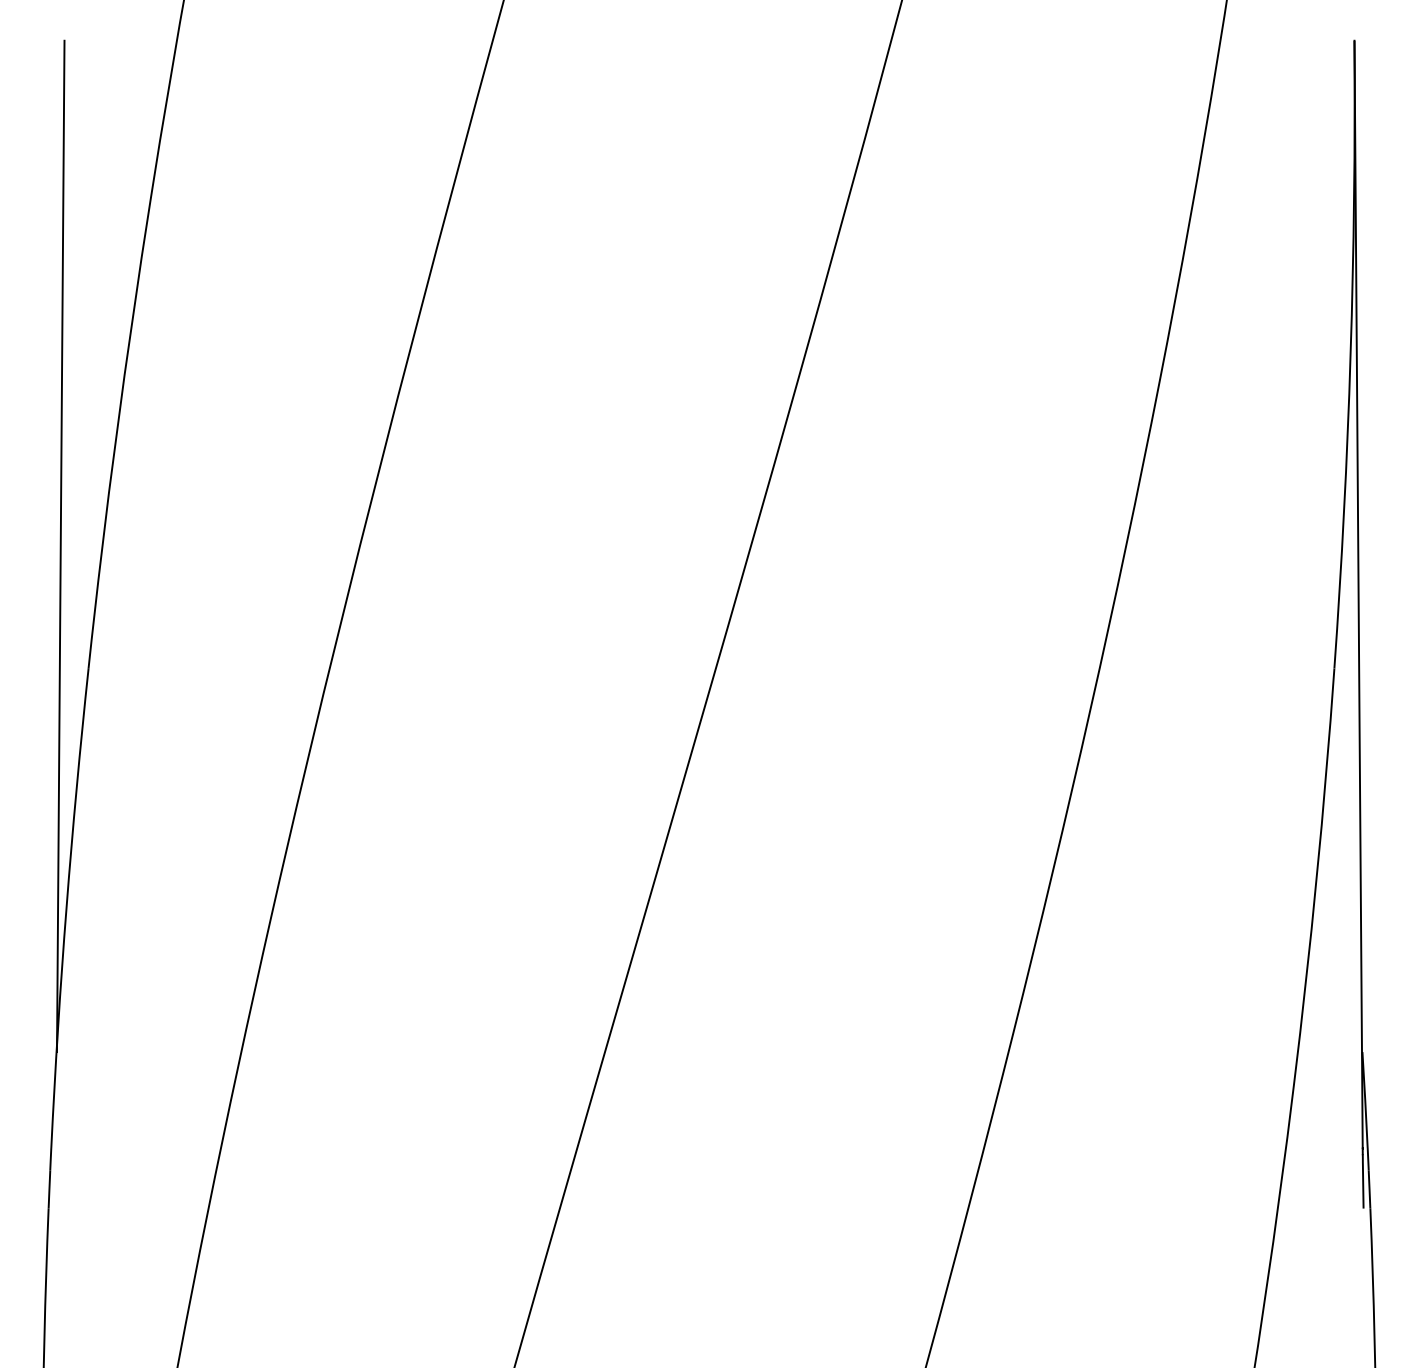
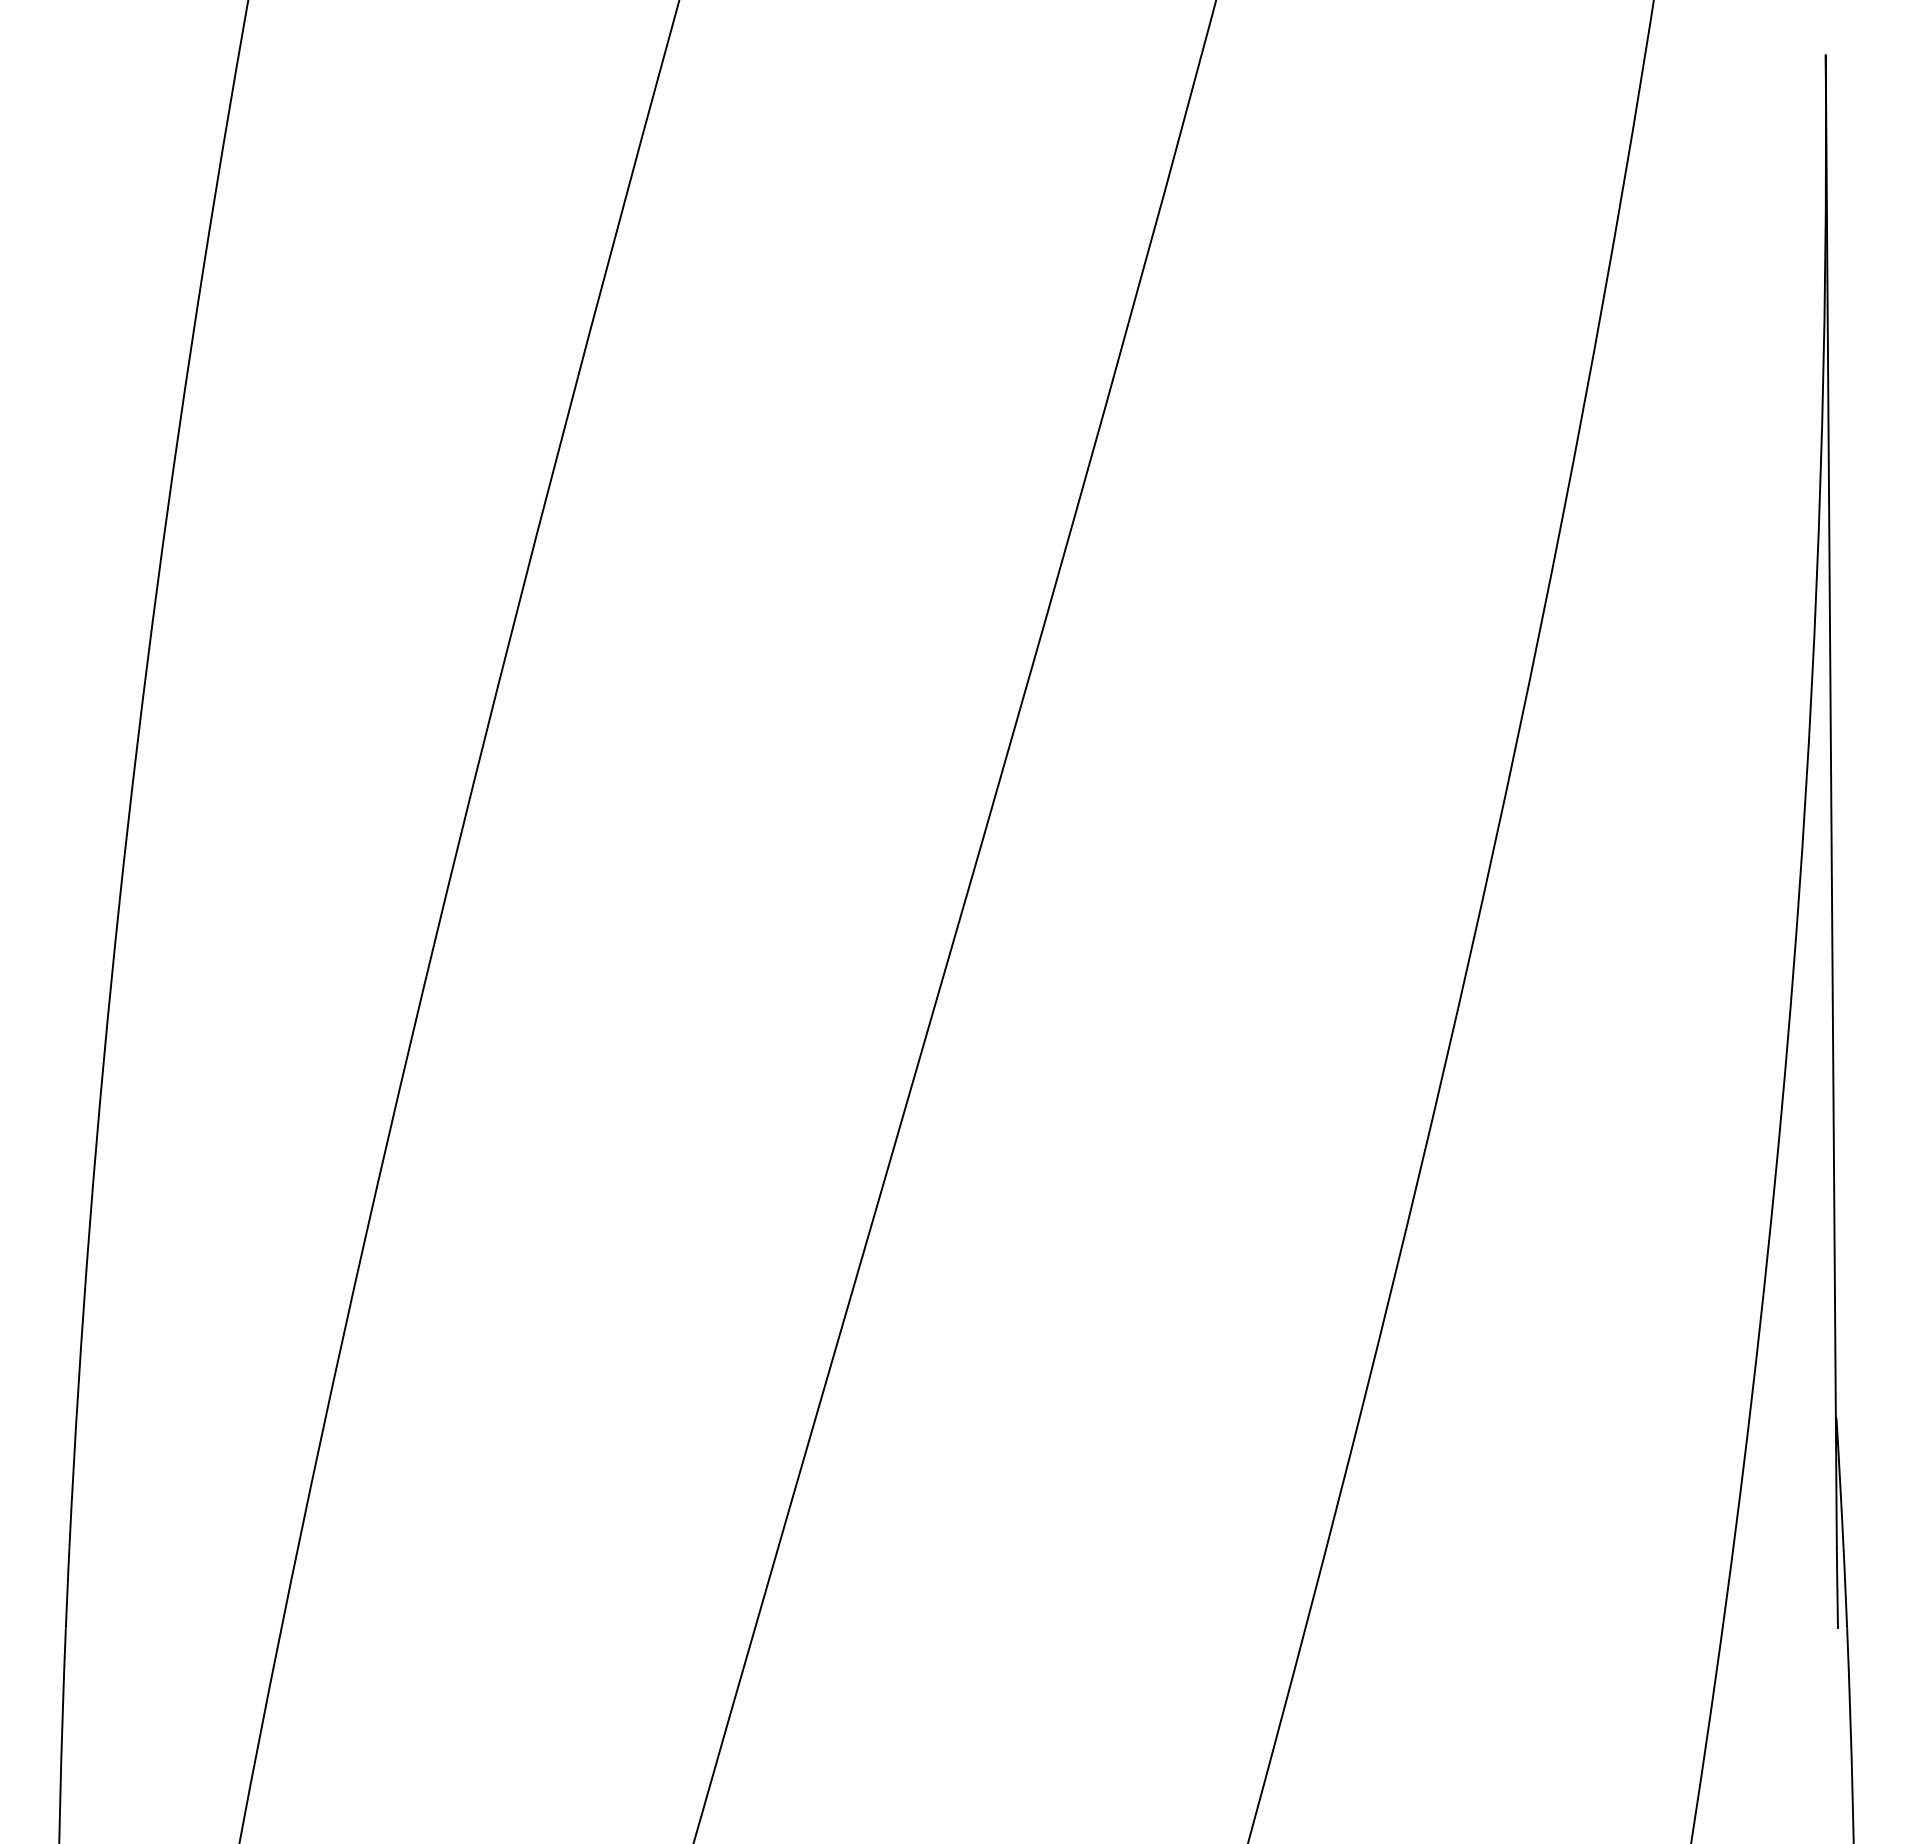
line: (60, 546) -> (82, 736), removed

